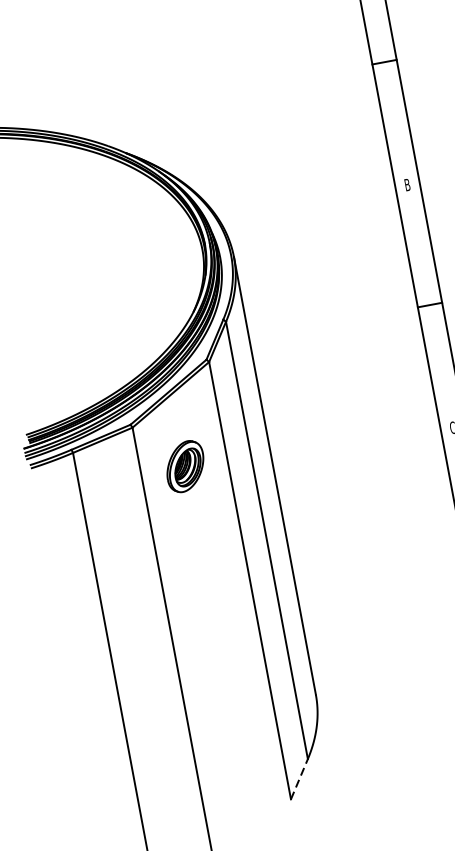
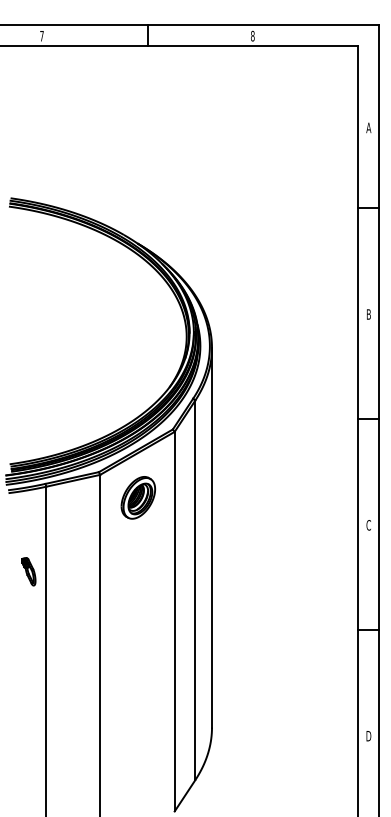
part: (184, 466) -> (137, 497), moved
part: (70, 554) -> (28, 571), added
line: (298, 778) -> (184, 795), dashed -> solid

